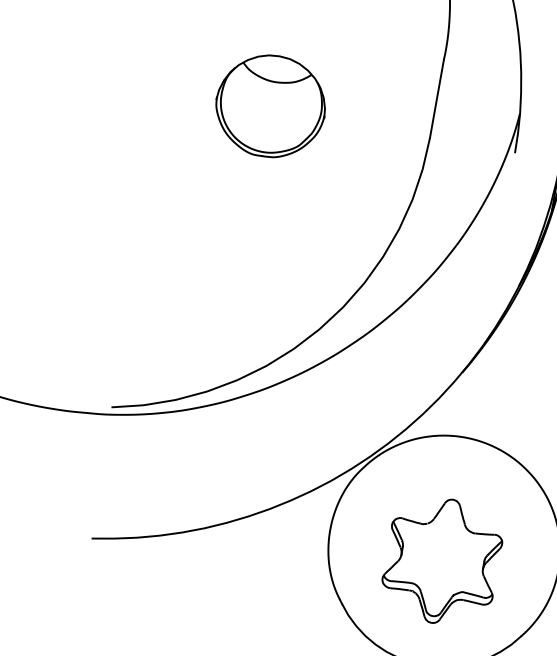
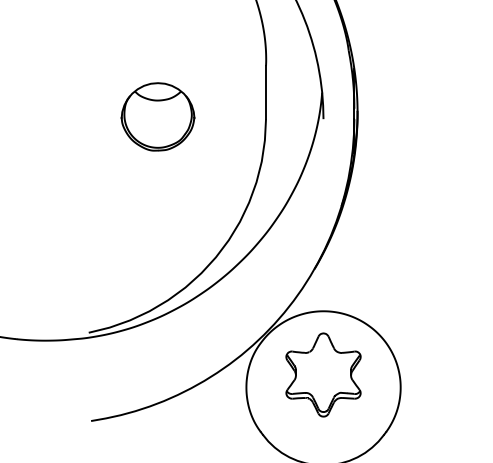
part: (442, 560) -> (323, 374), moved

